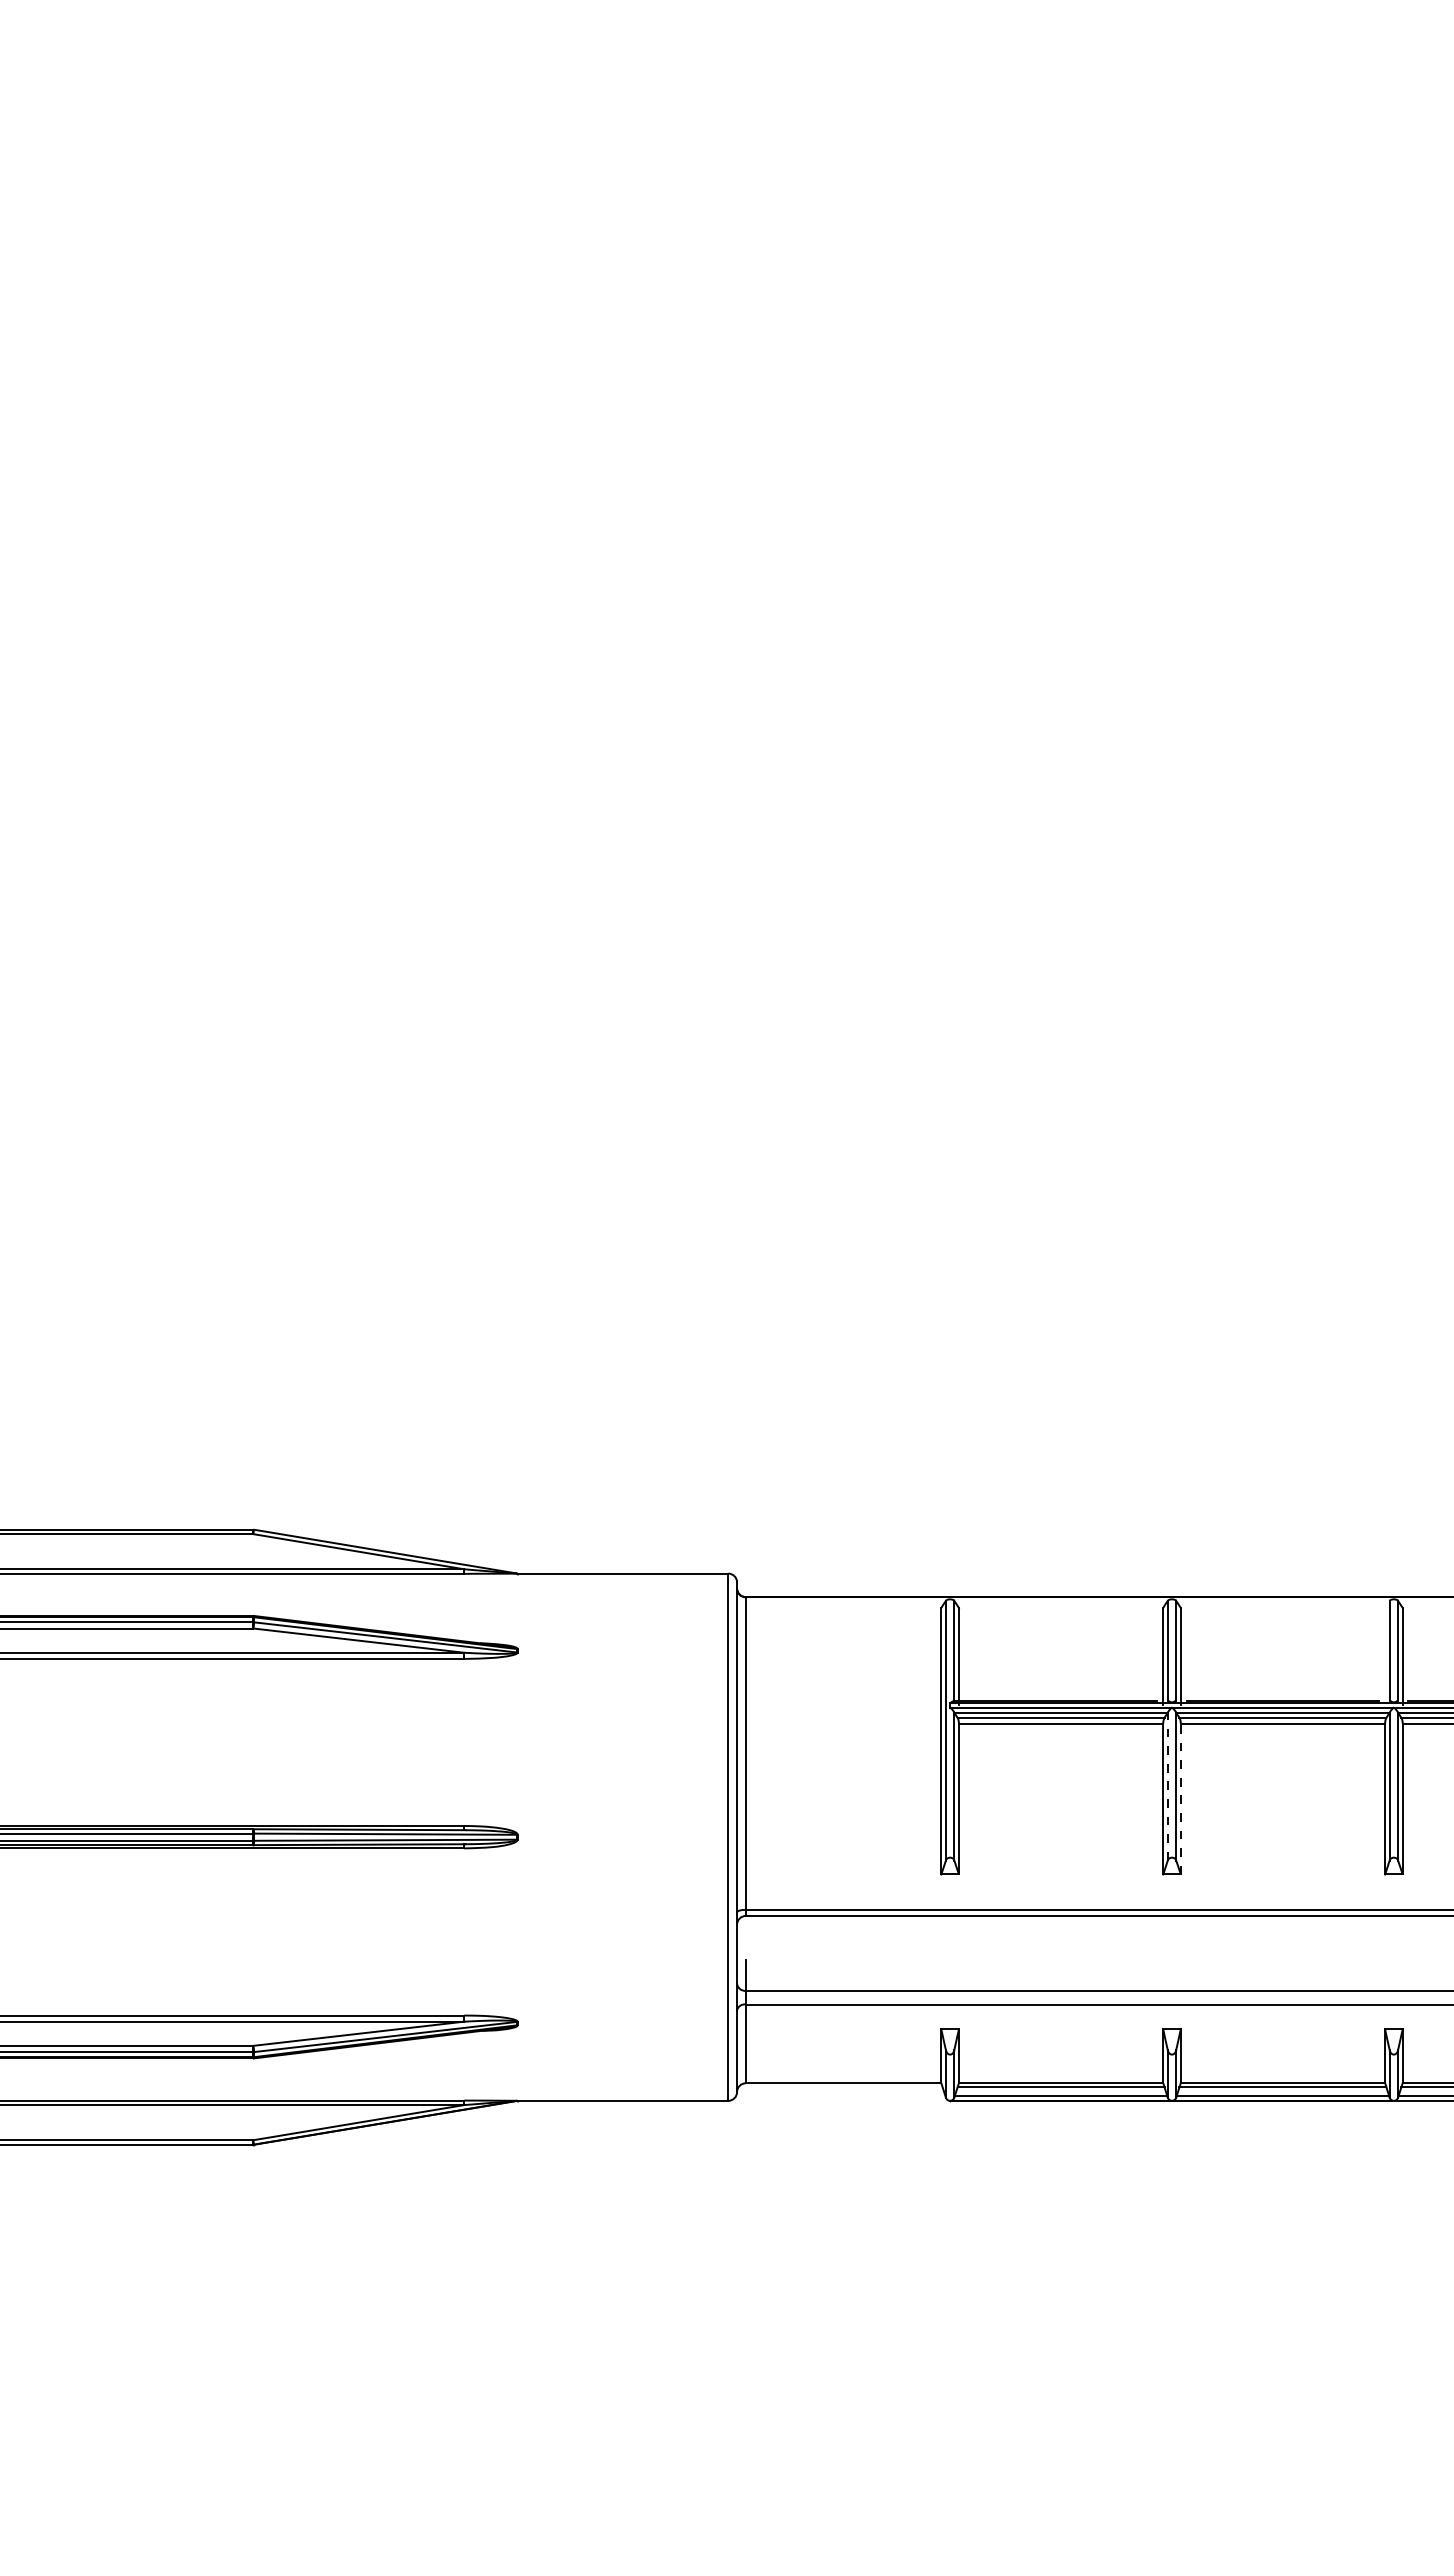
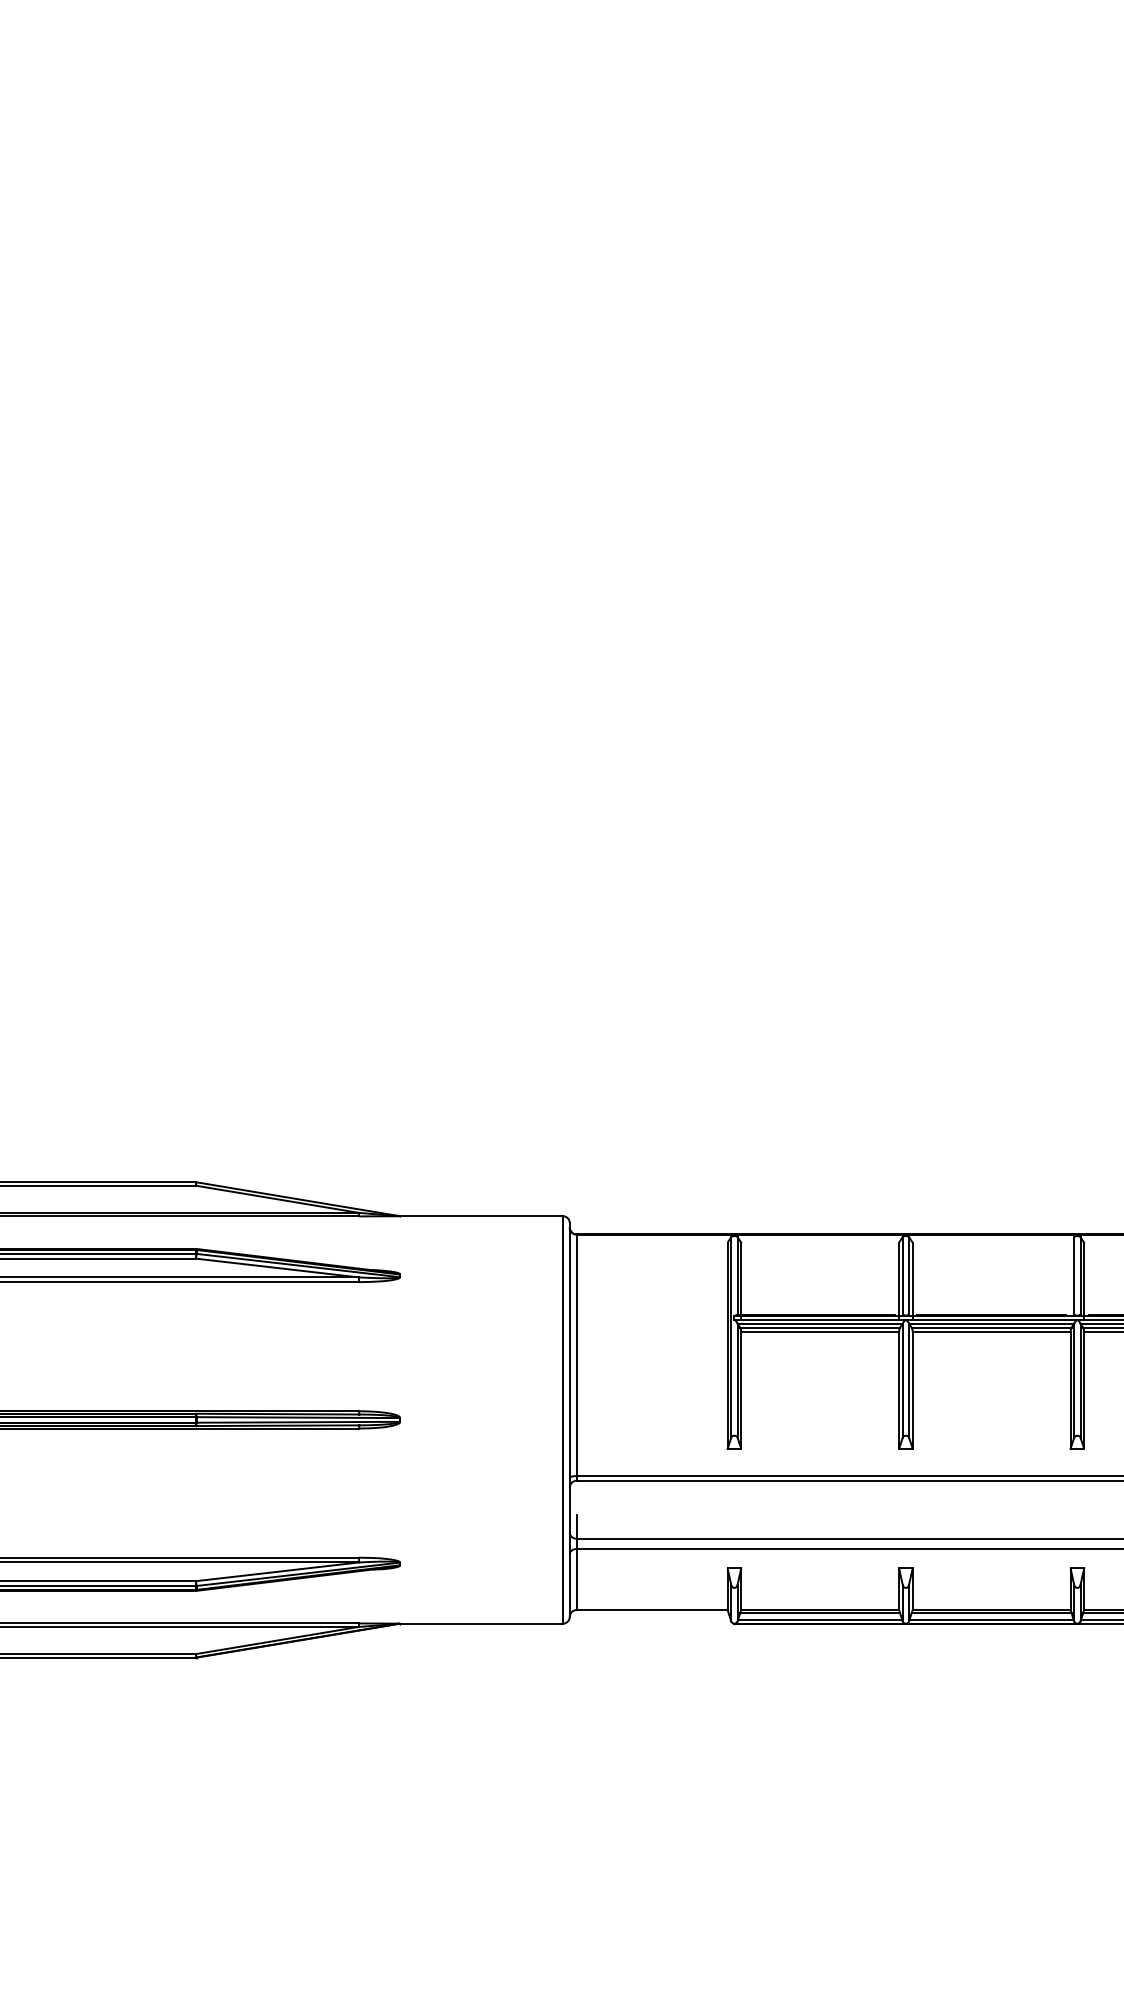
line: (1167, 1786) -> (902, 1380), dashed -> solid
line: (1180, 1798) -> (912, 1390), dashed -> solid

